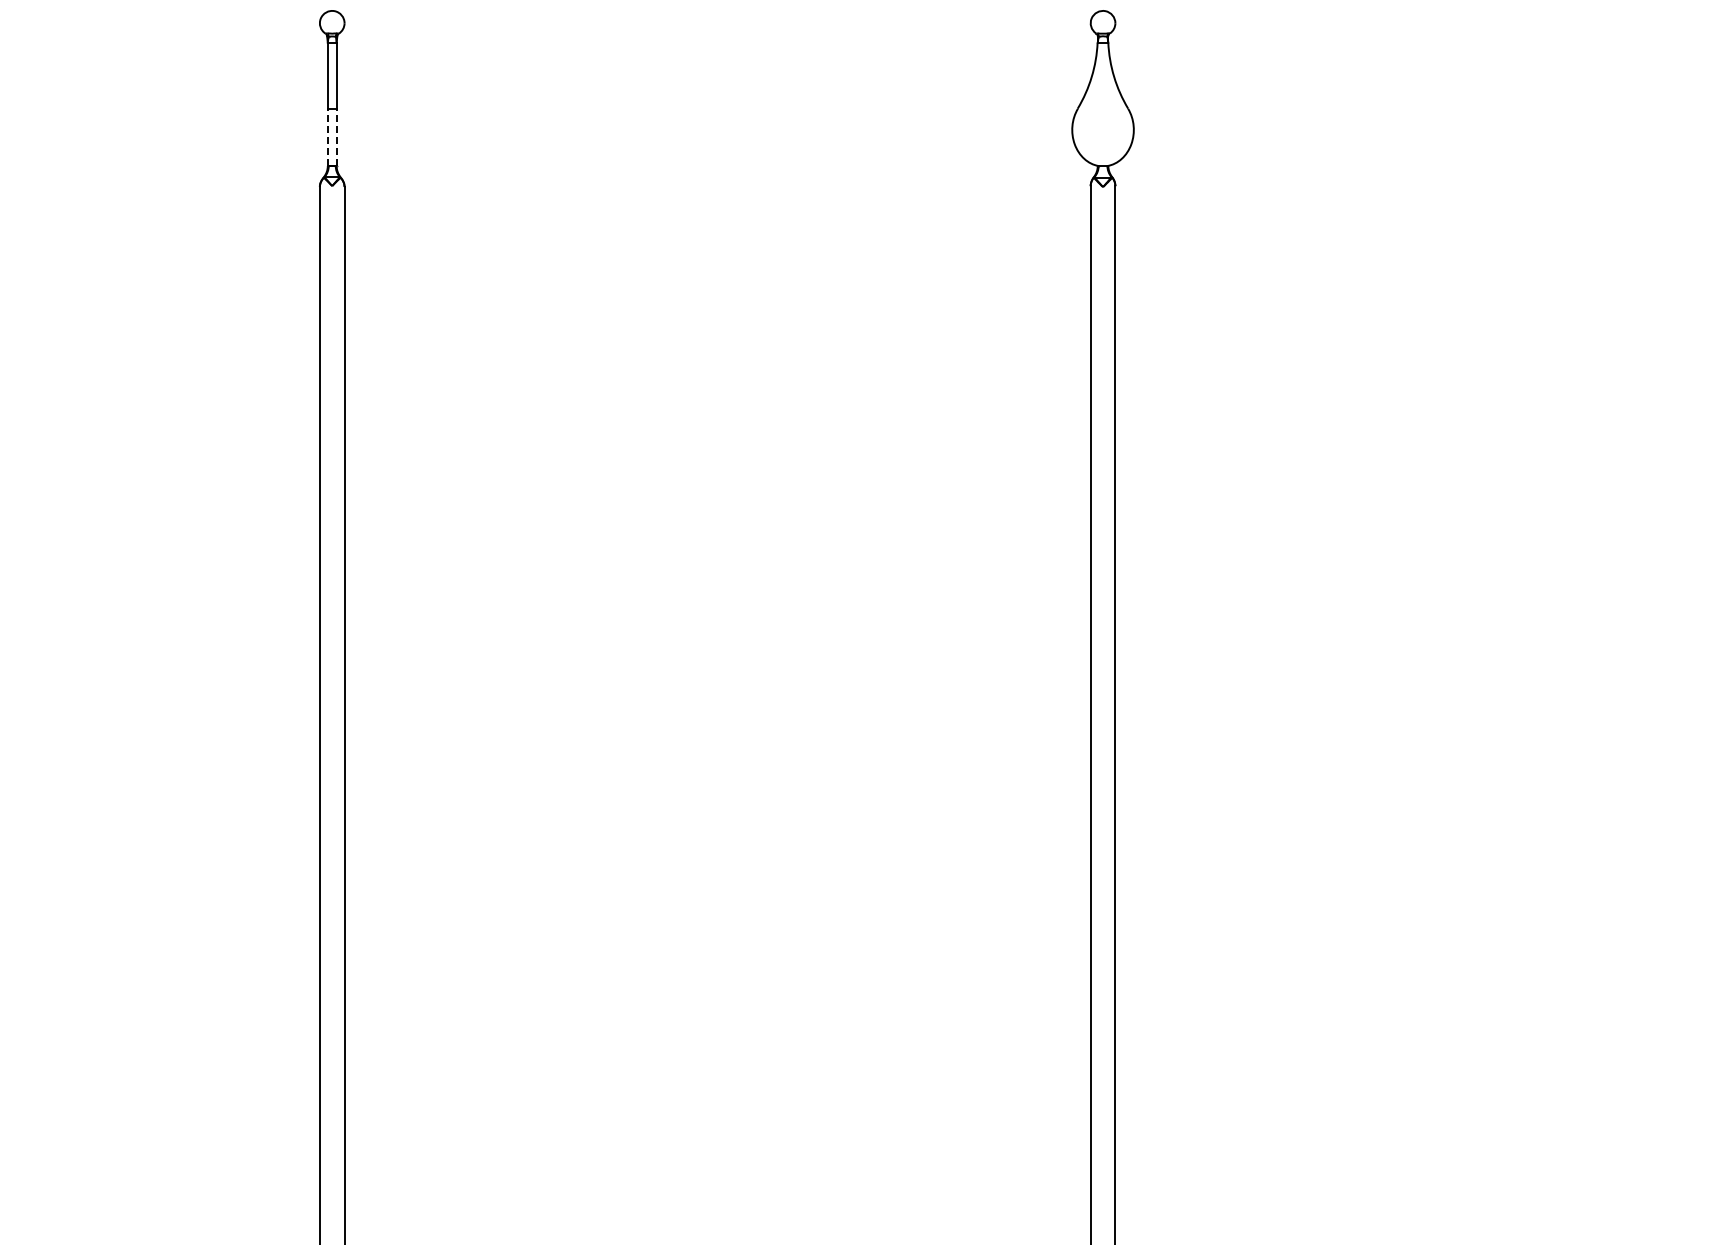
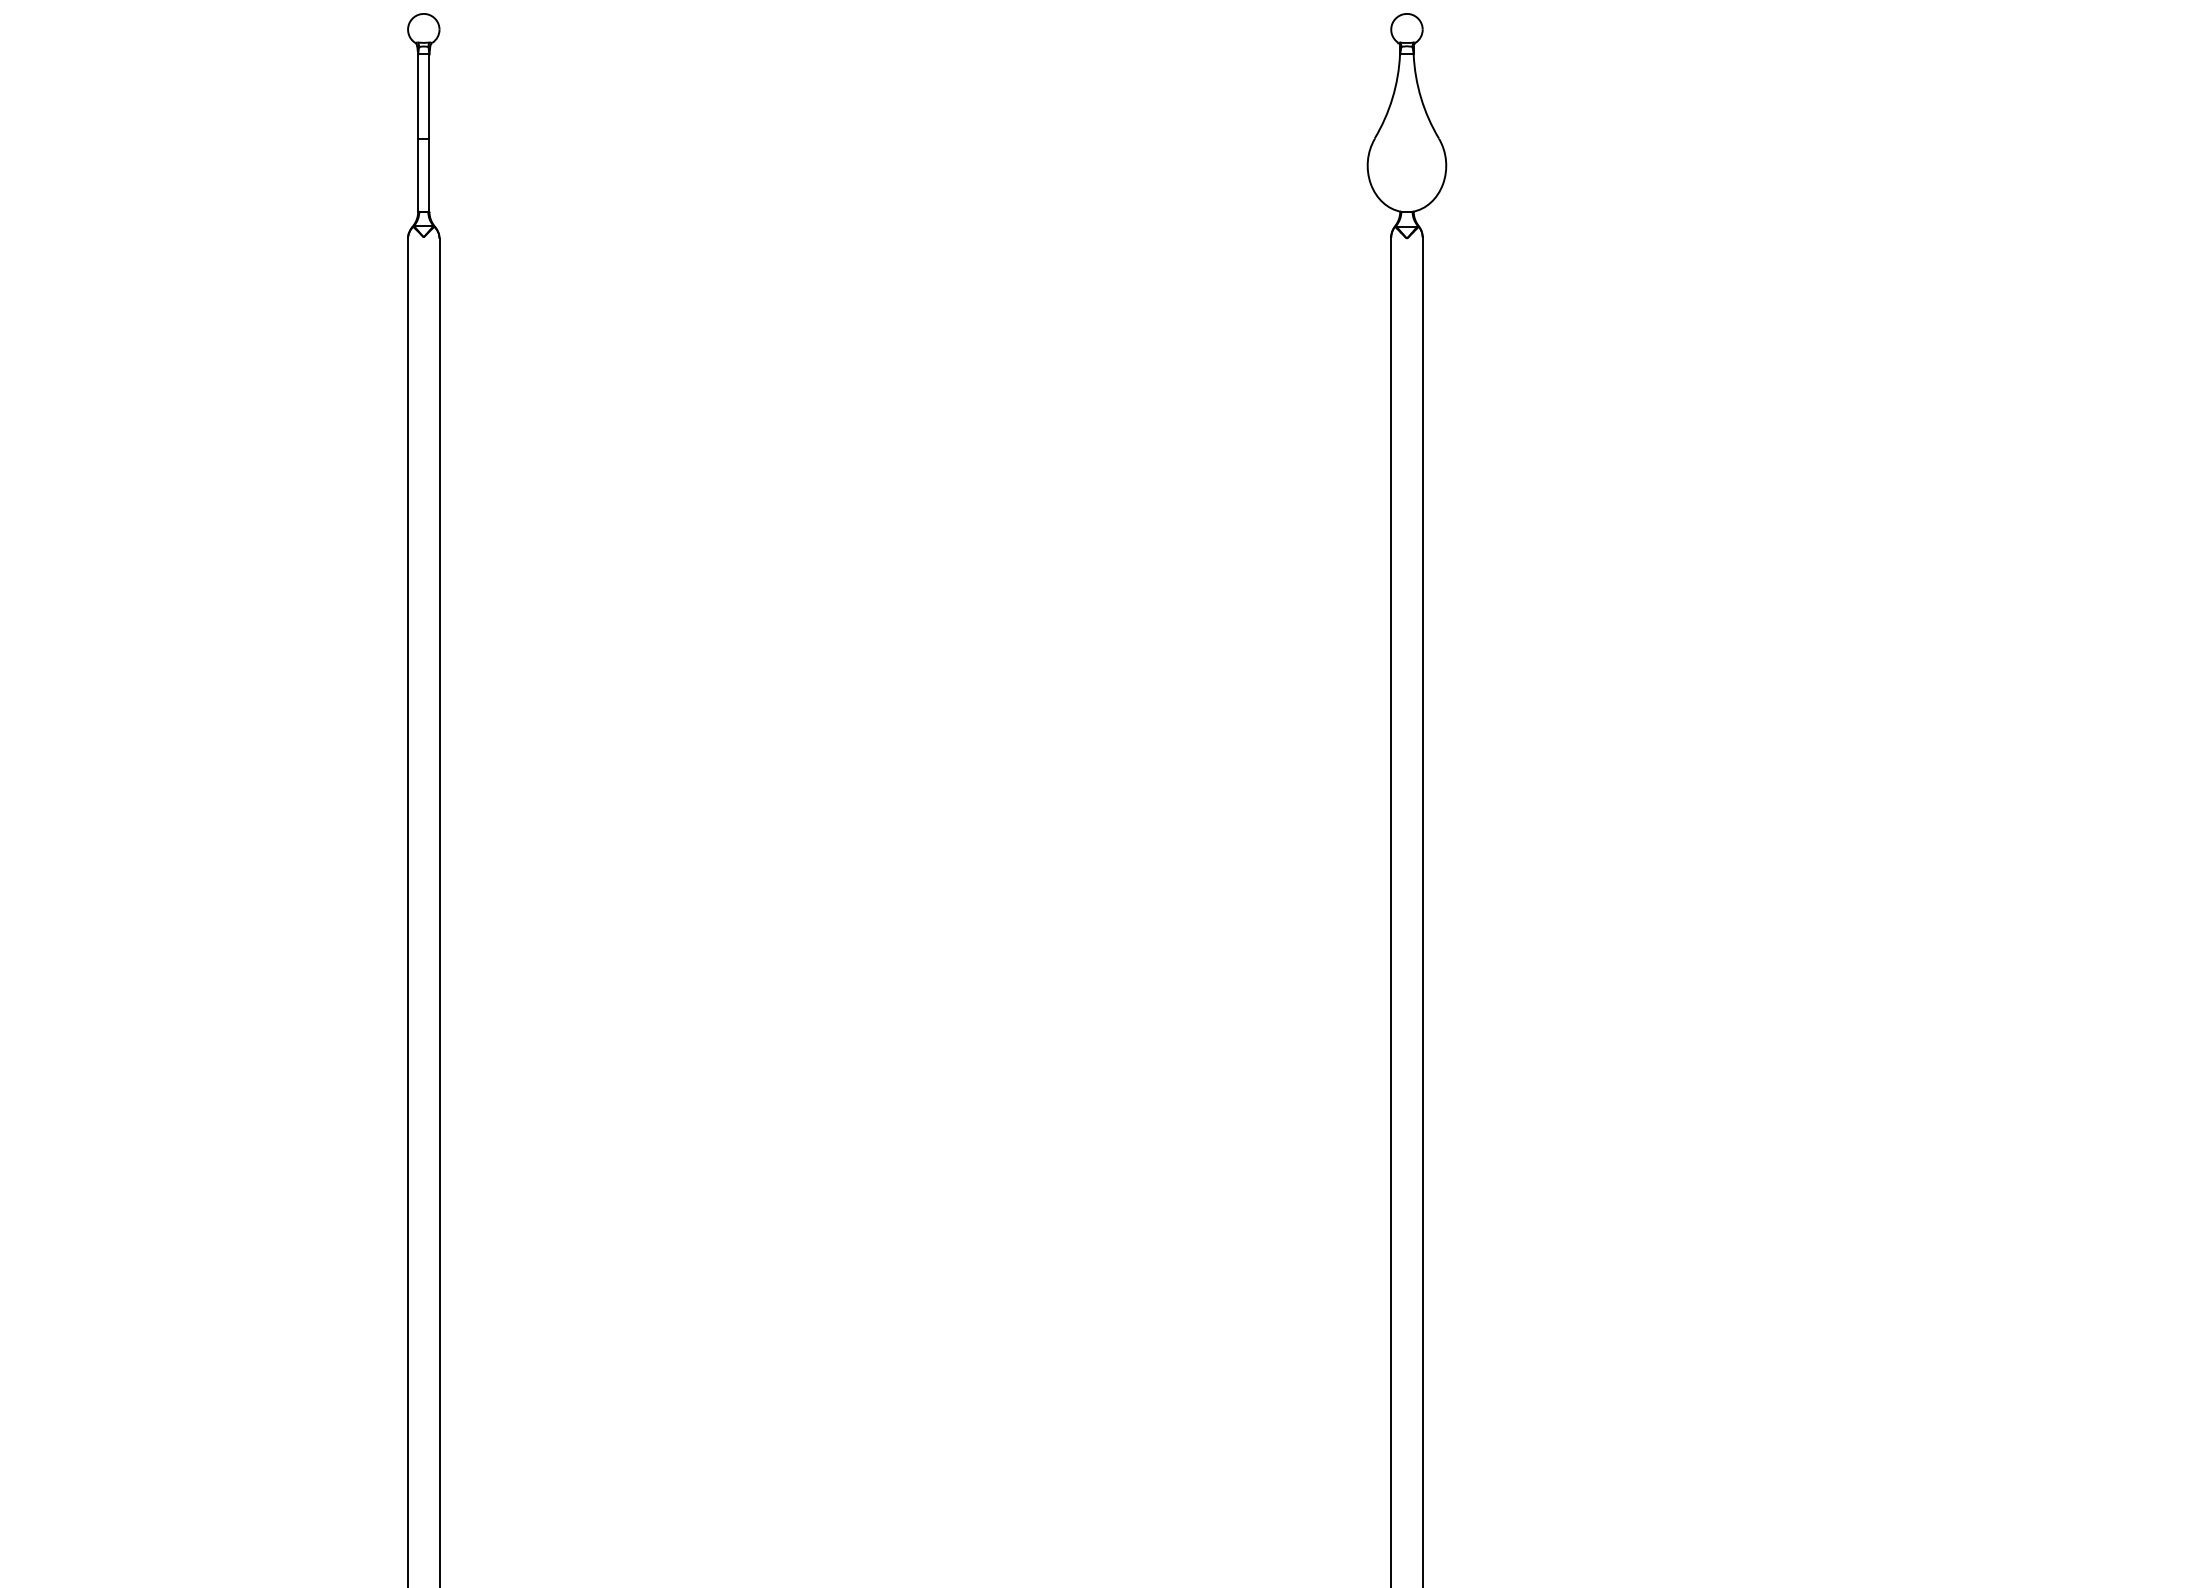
line: (327, 137) -> (417, 175), dashed -> solid
line: (336, 137) -> (429, 175), dashed -> solid

